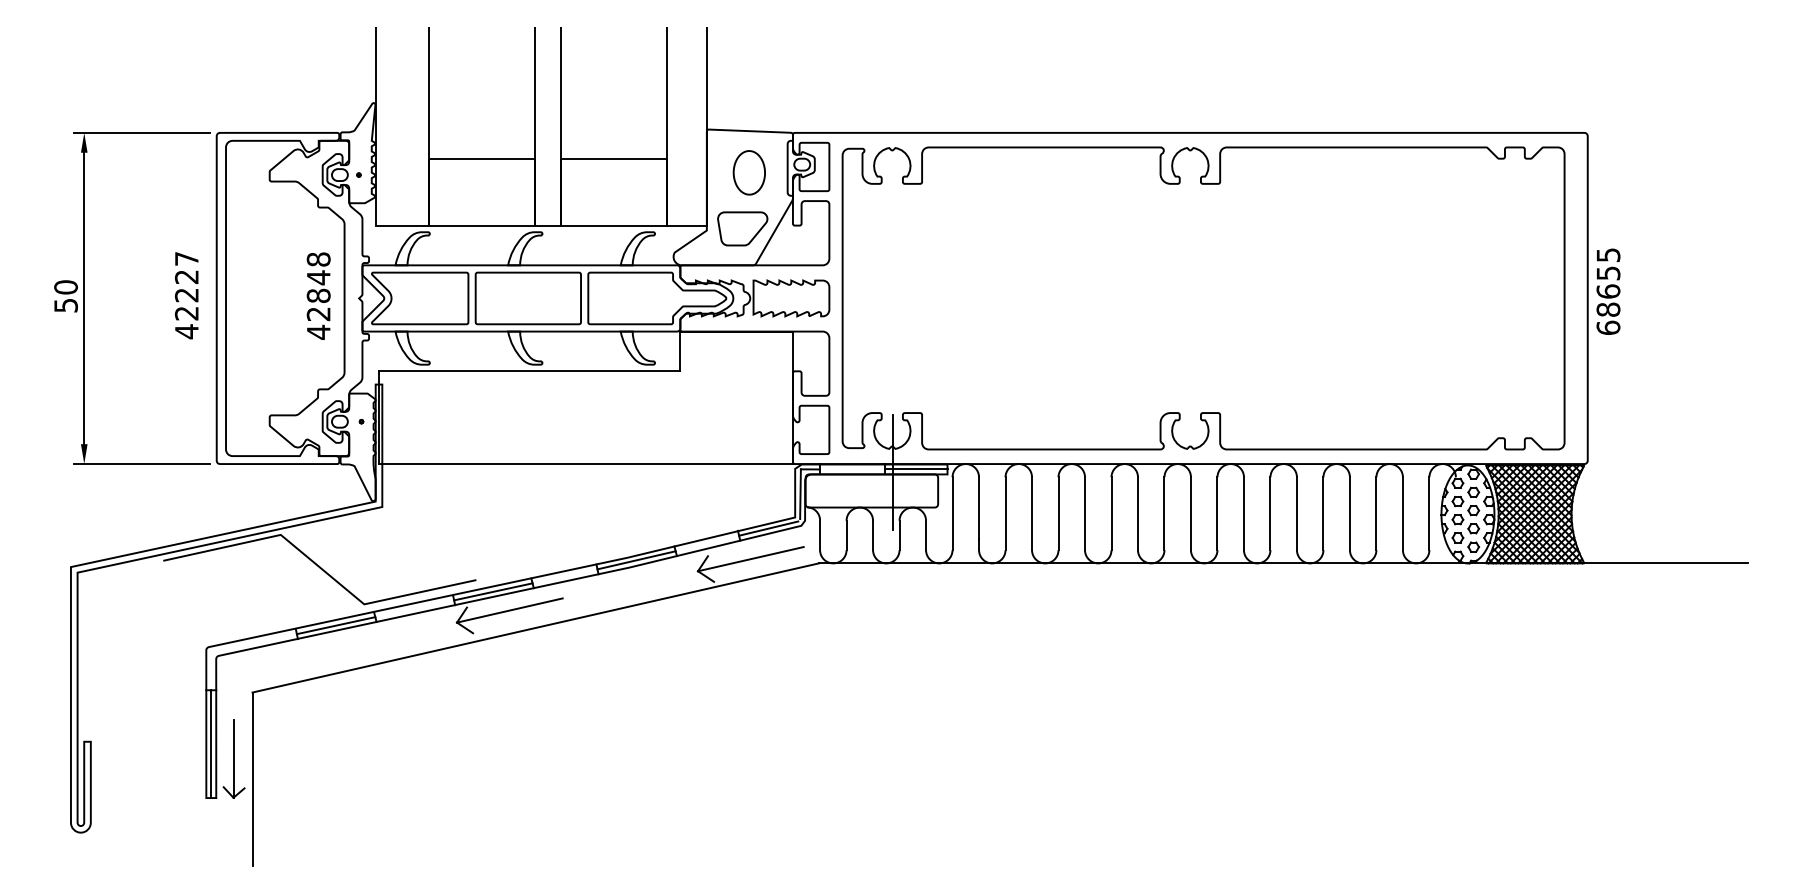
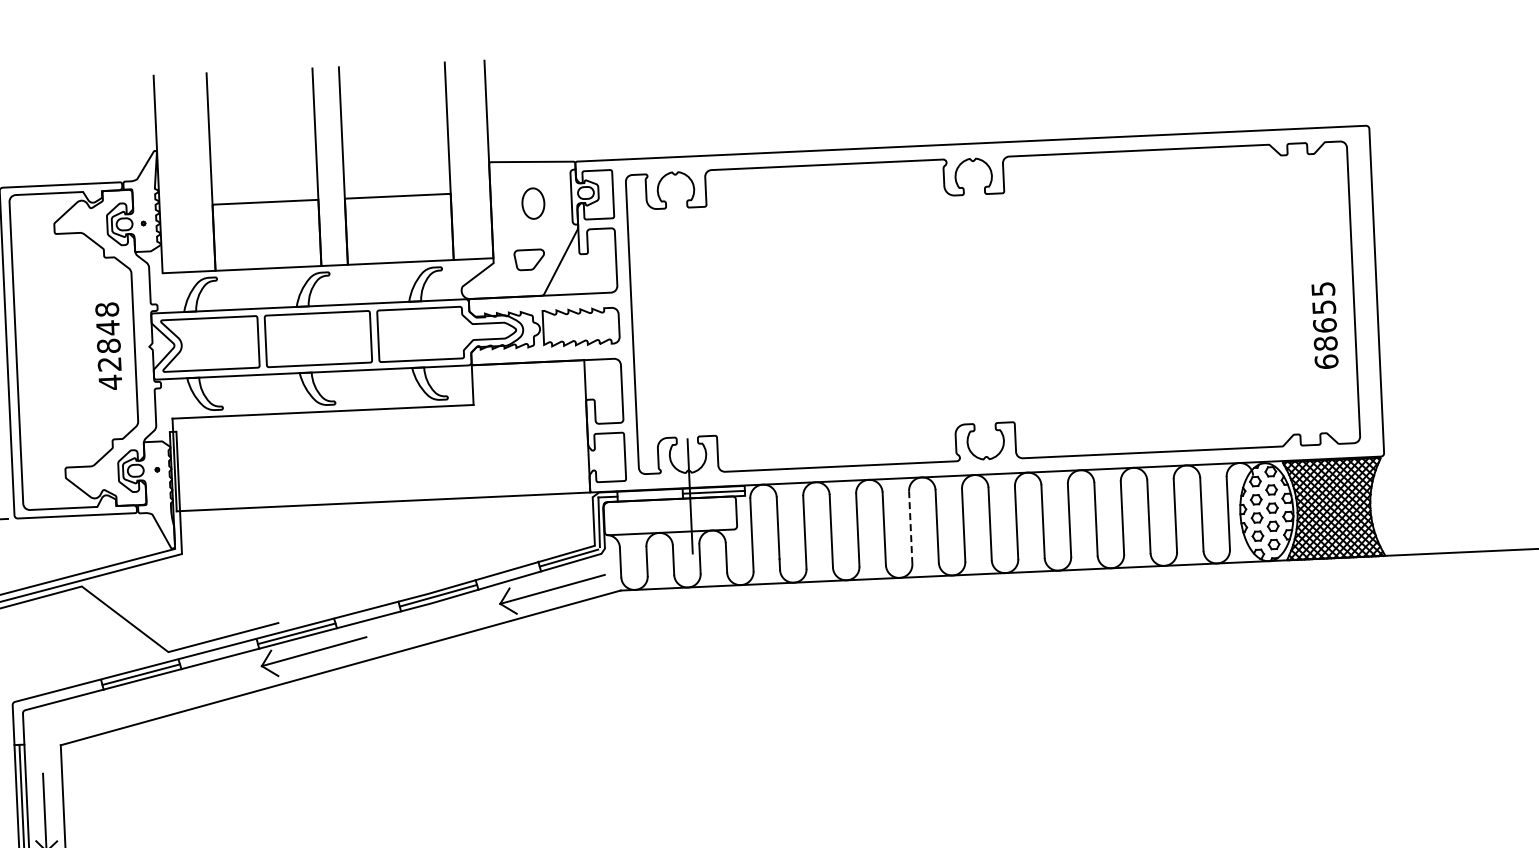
part: (748, 172) -> (532, 203), size x0.7
part: (742, 228) -> (529, 259), size x0.6
text: (1608, 291) -> (1324, 325), moved
line: (1111, 513) -> (910, 527), solid -> dashed

